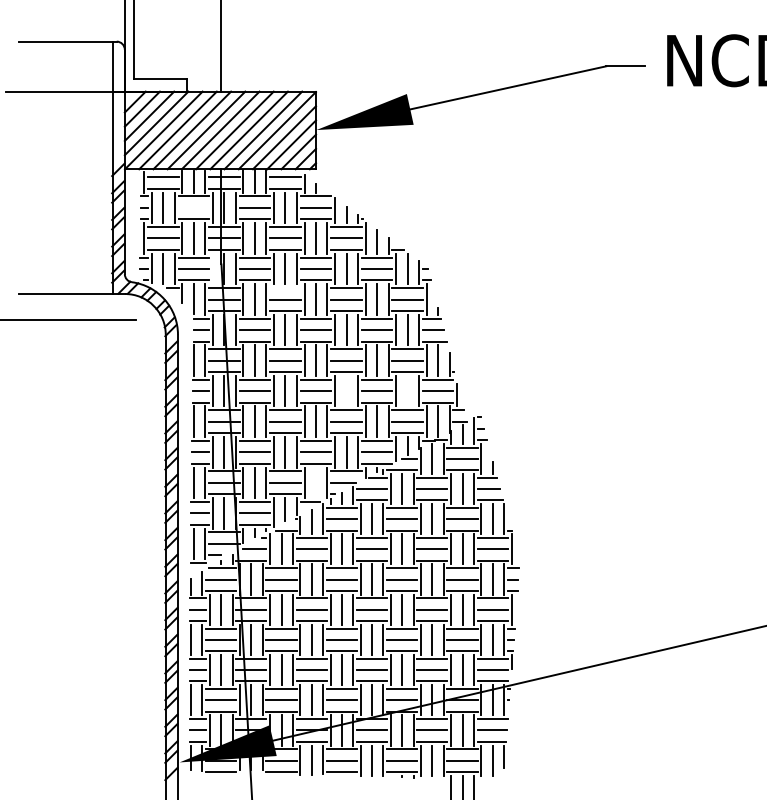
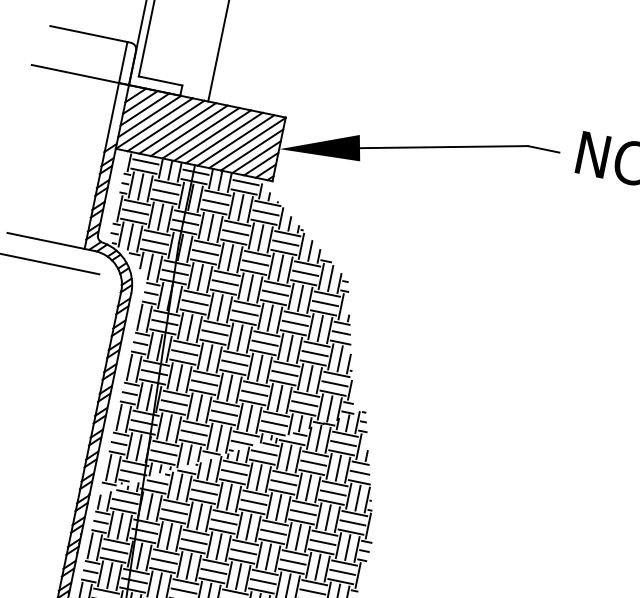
line: (193, 207) -> (165, 191), added
line: (212, 268) -> (170, 245), added
line: (285, 288) -> (227, 273), added
line: (346, 390) -> (259, 367), added
line: (407, 390) -> (309, 378), added
line: (315, 482) -> (218, 437), added

